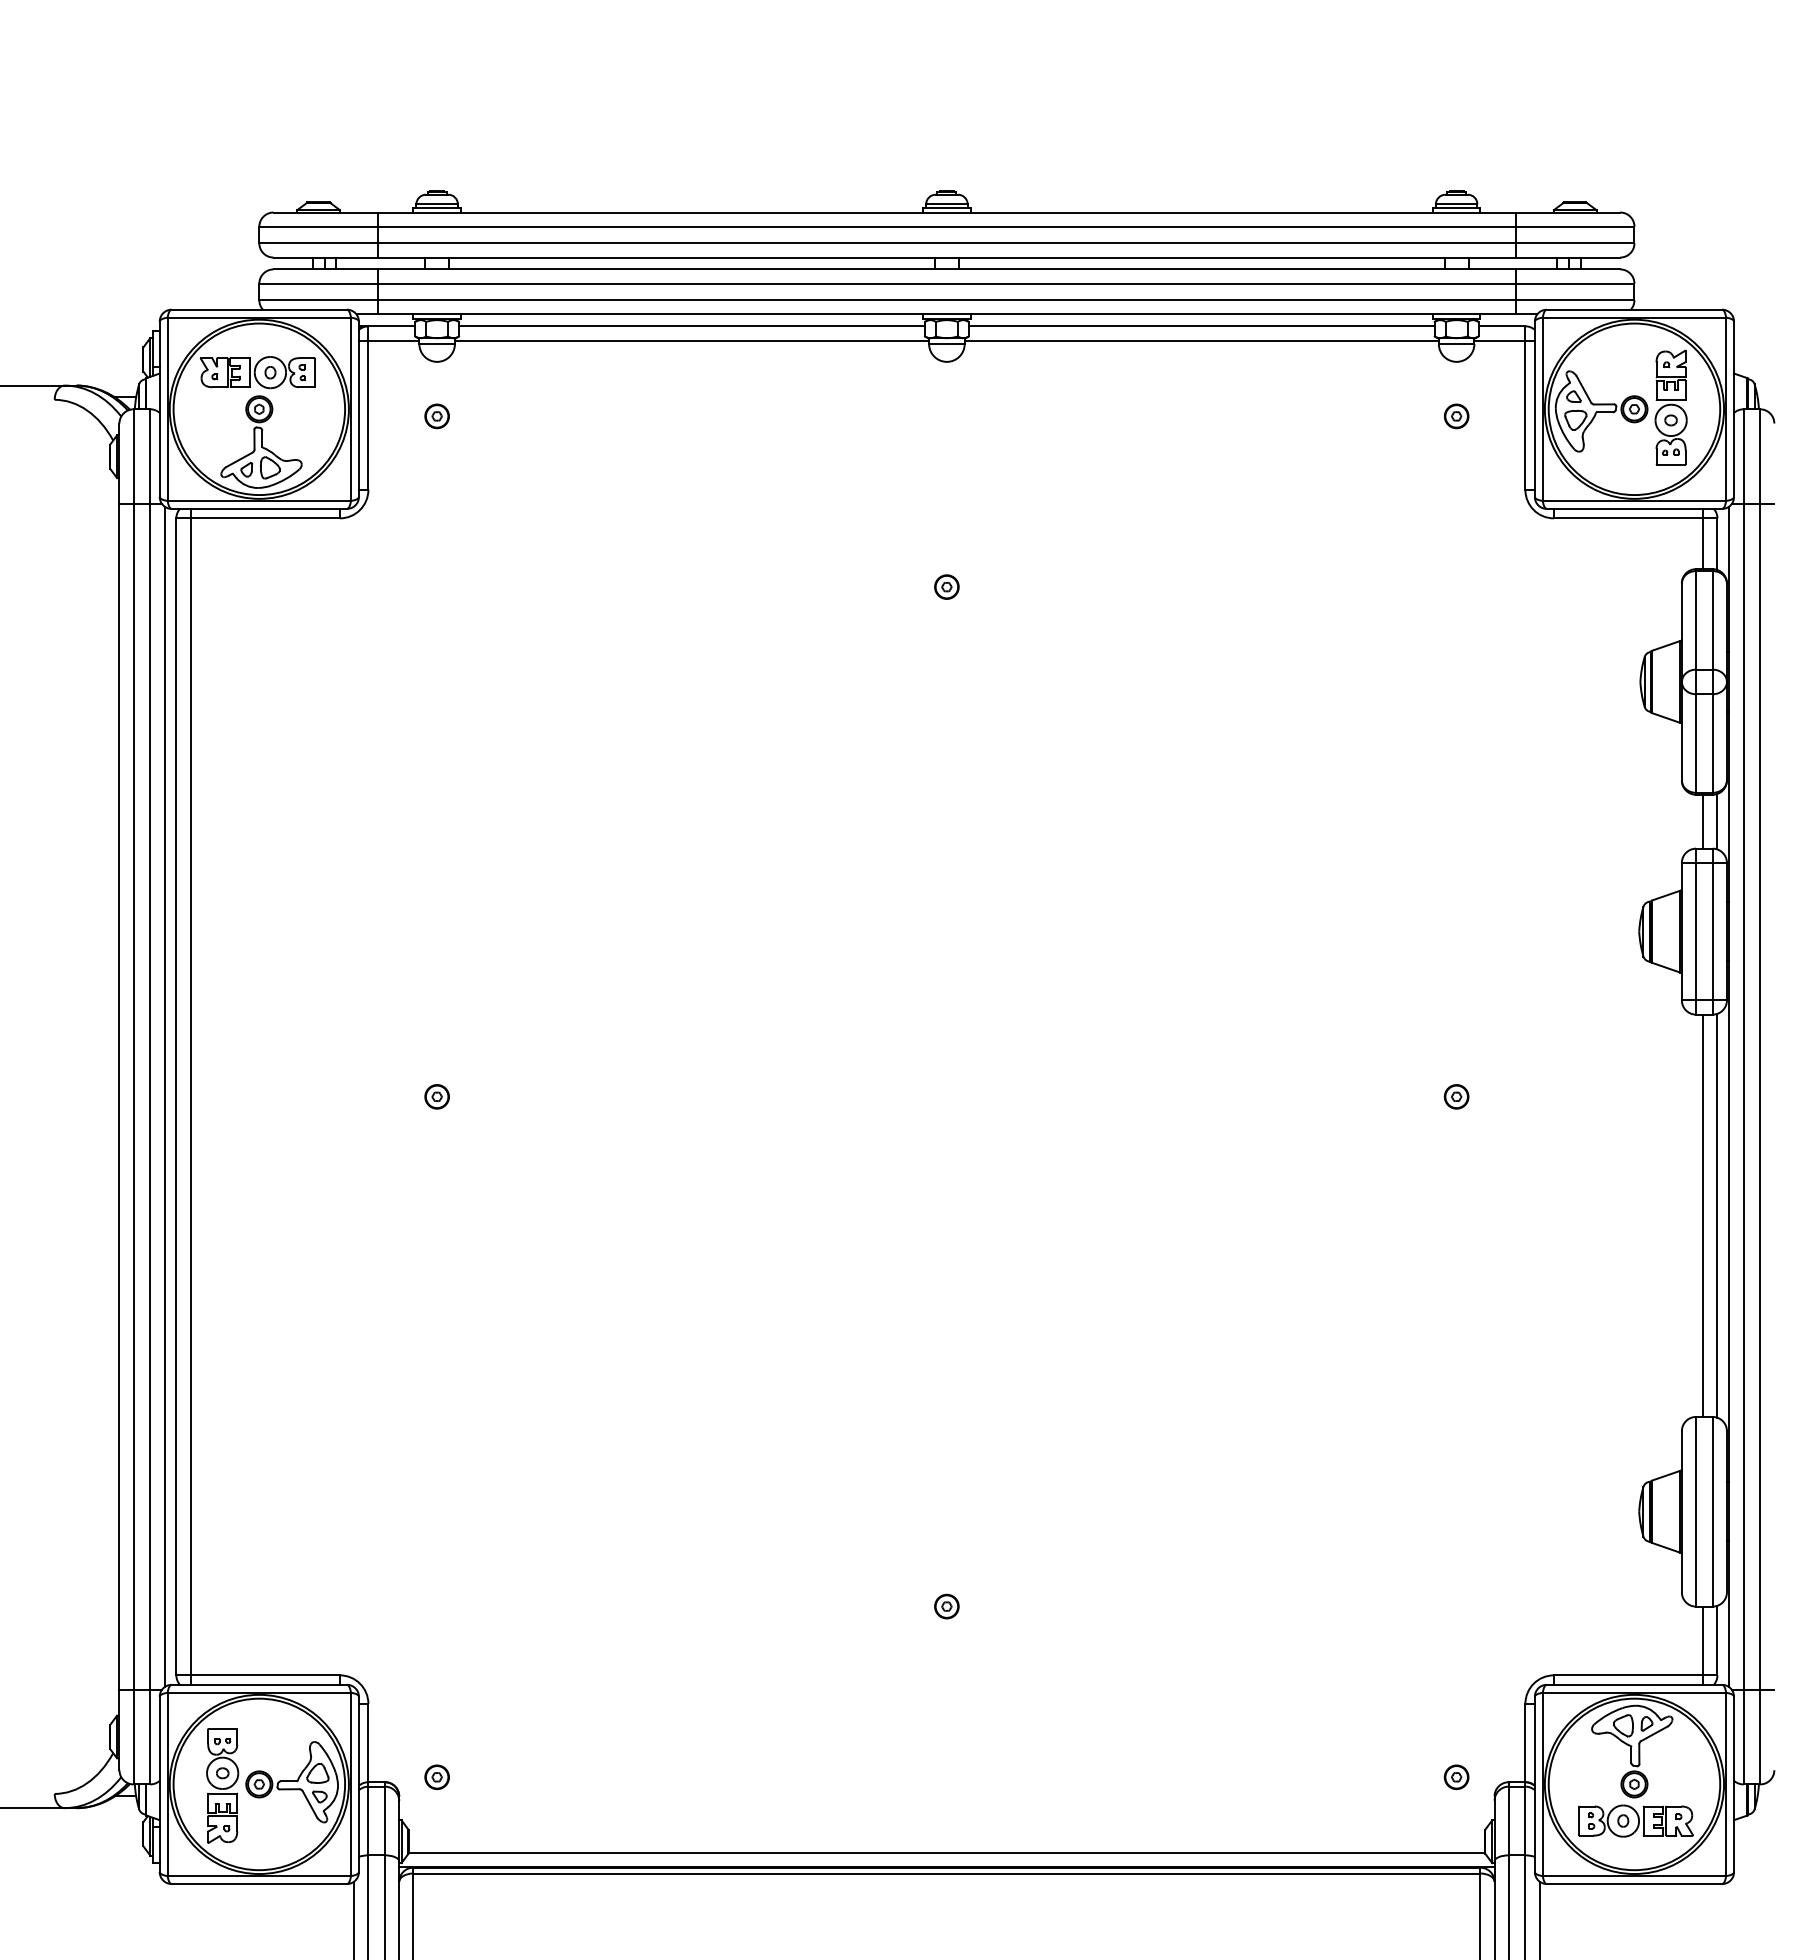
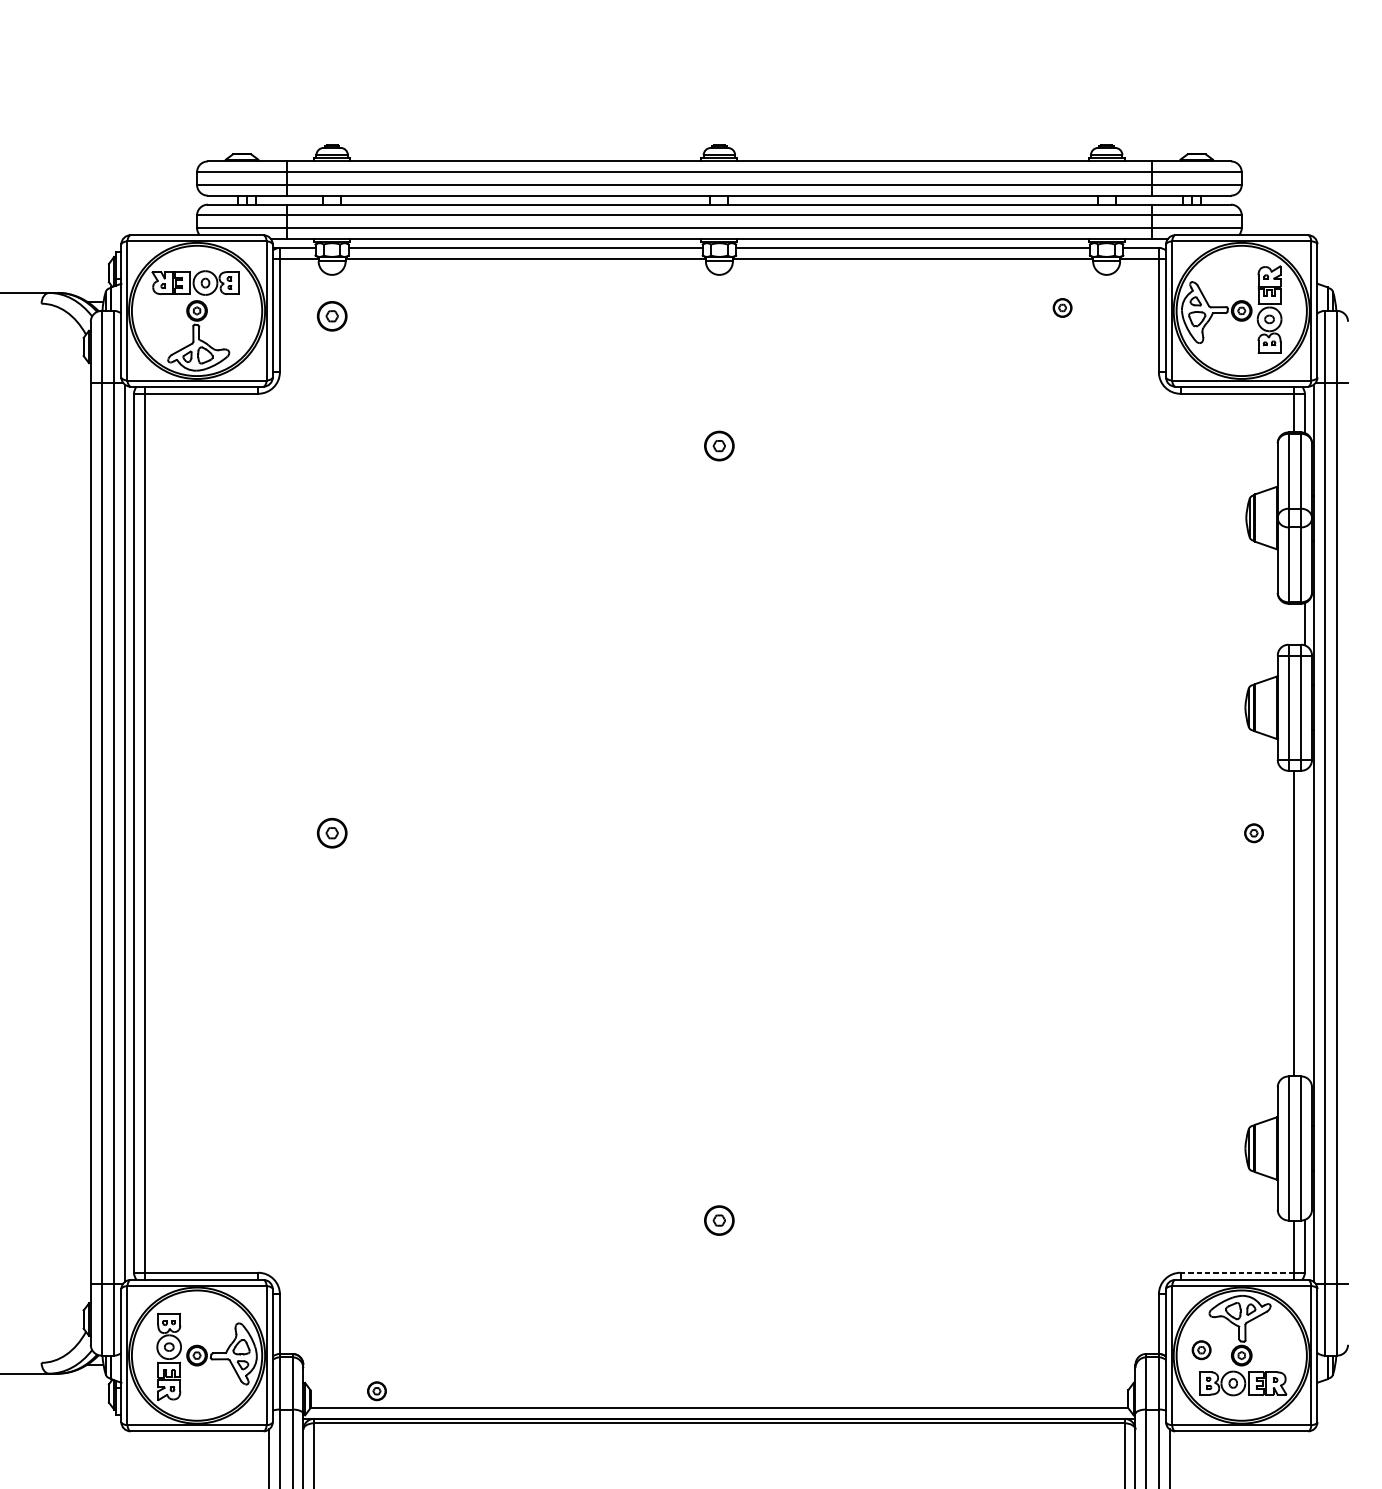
part: (436, 416) -> (331, 316), size x1.6
part: (1456, 416) -> (1062, 308), moved
part: (946, 586) -> (719, 445), size x1.6
line: (1703, 821) -> (1294, 624), removed
part: (436, 1096) -> (331, 833), size x1.6
part: (1456, 1096) -> (1253, 833), moved
line: (1717, 1215) -> (1304, 923), removed
part: (946, 1606) -> (719, 1220), size x1.6
line: (1628, 1675) -> (1237, 1272), solid -> dashed
part: (436, 1777) -> (376, 1391), moved
part: (1456, 1777) -> (1201, 1350), moved

